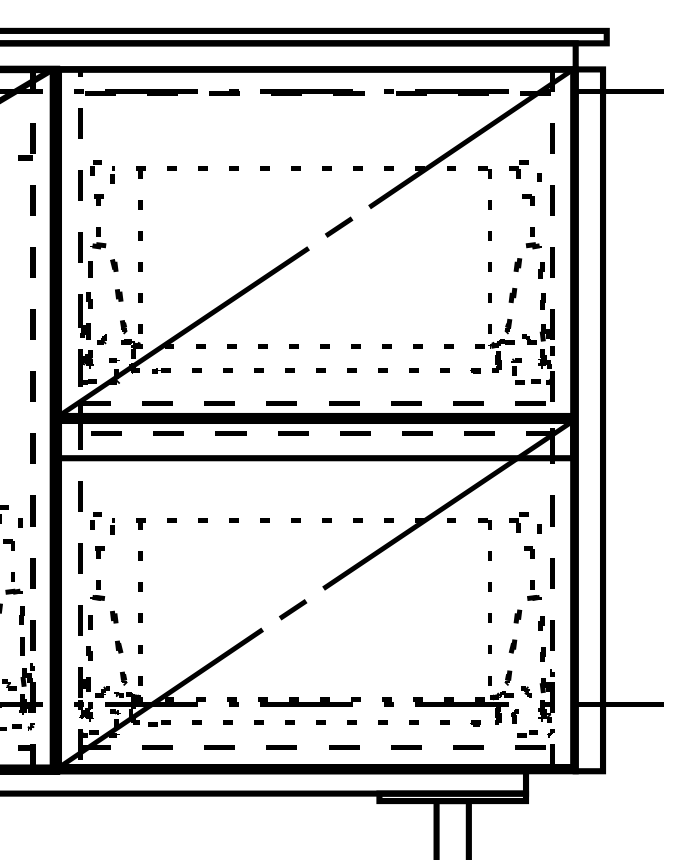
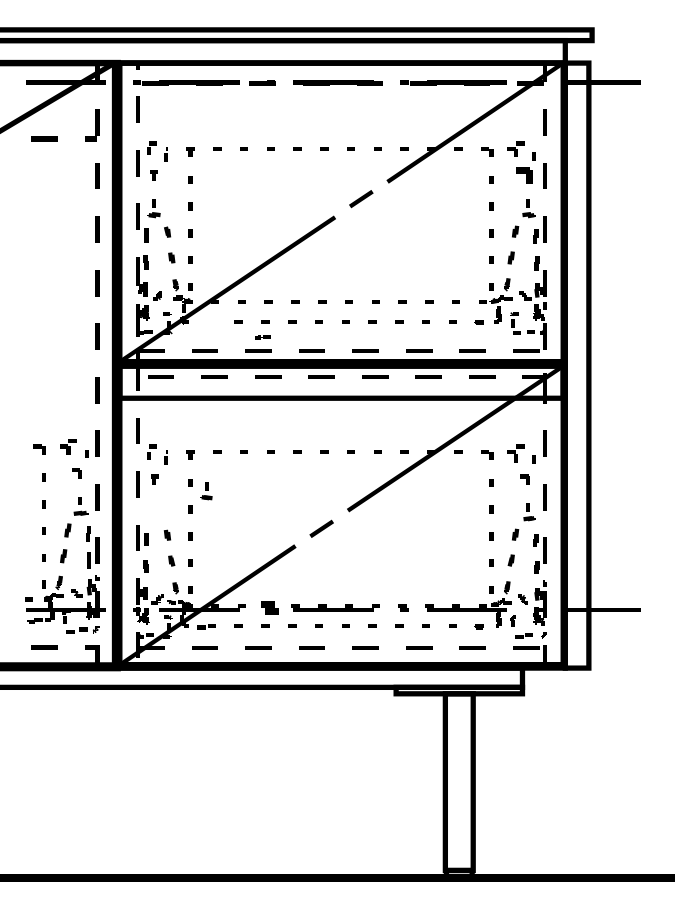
part: (528, 199) -> (524, 175), size x1.6
part: (160, 370) -> (262, 337), moved
part: (97, 590) -> (206, 491), moved
part: (232, 700) -> (269, 607), size x1.6

